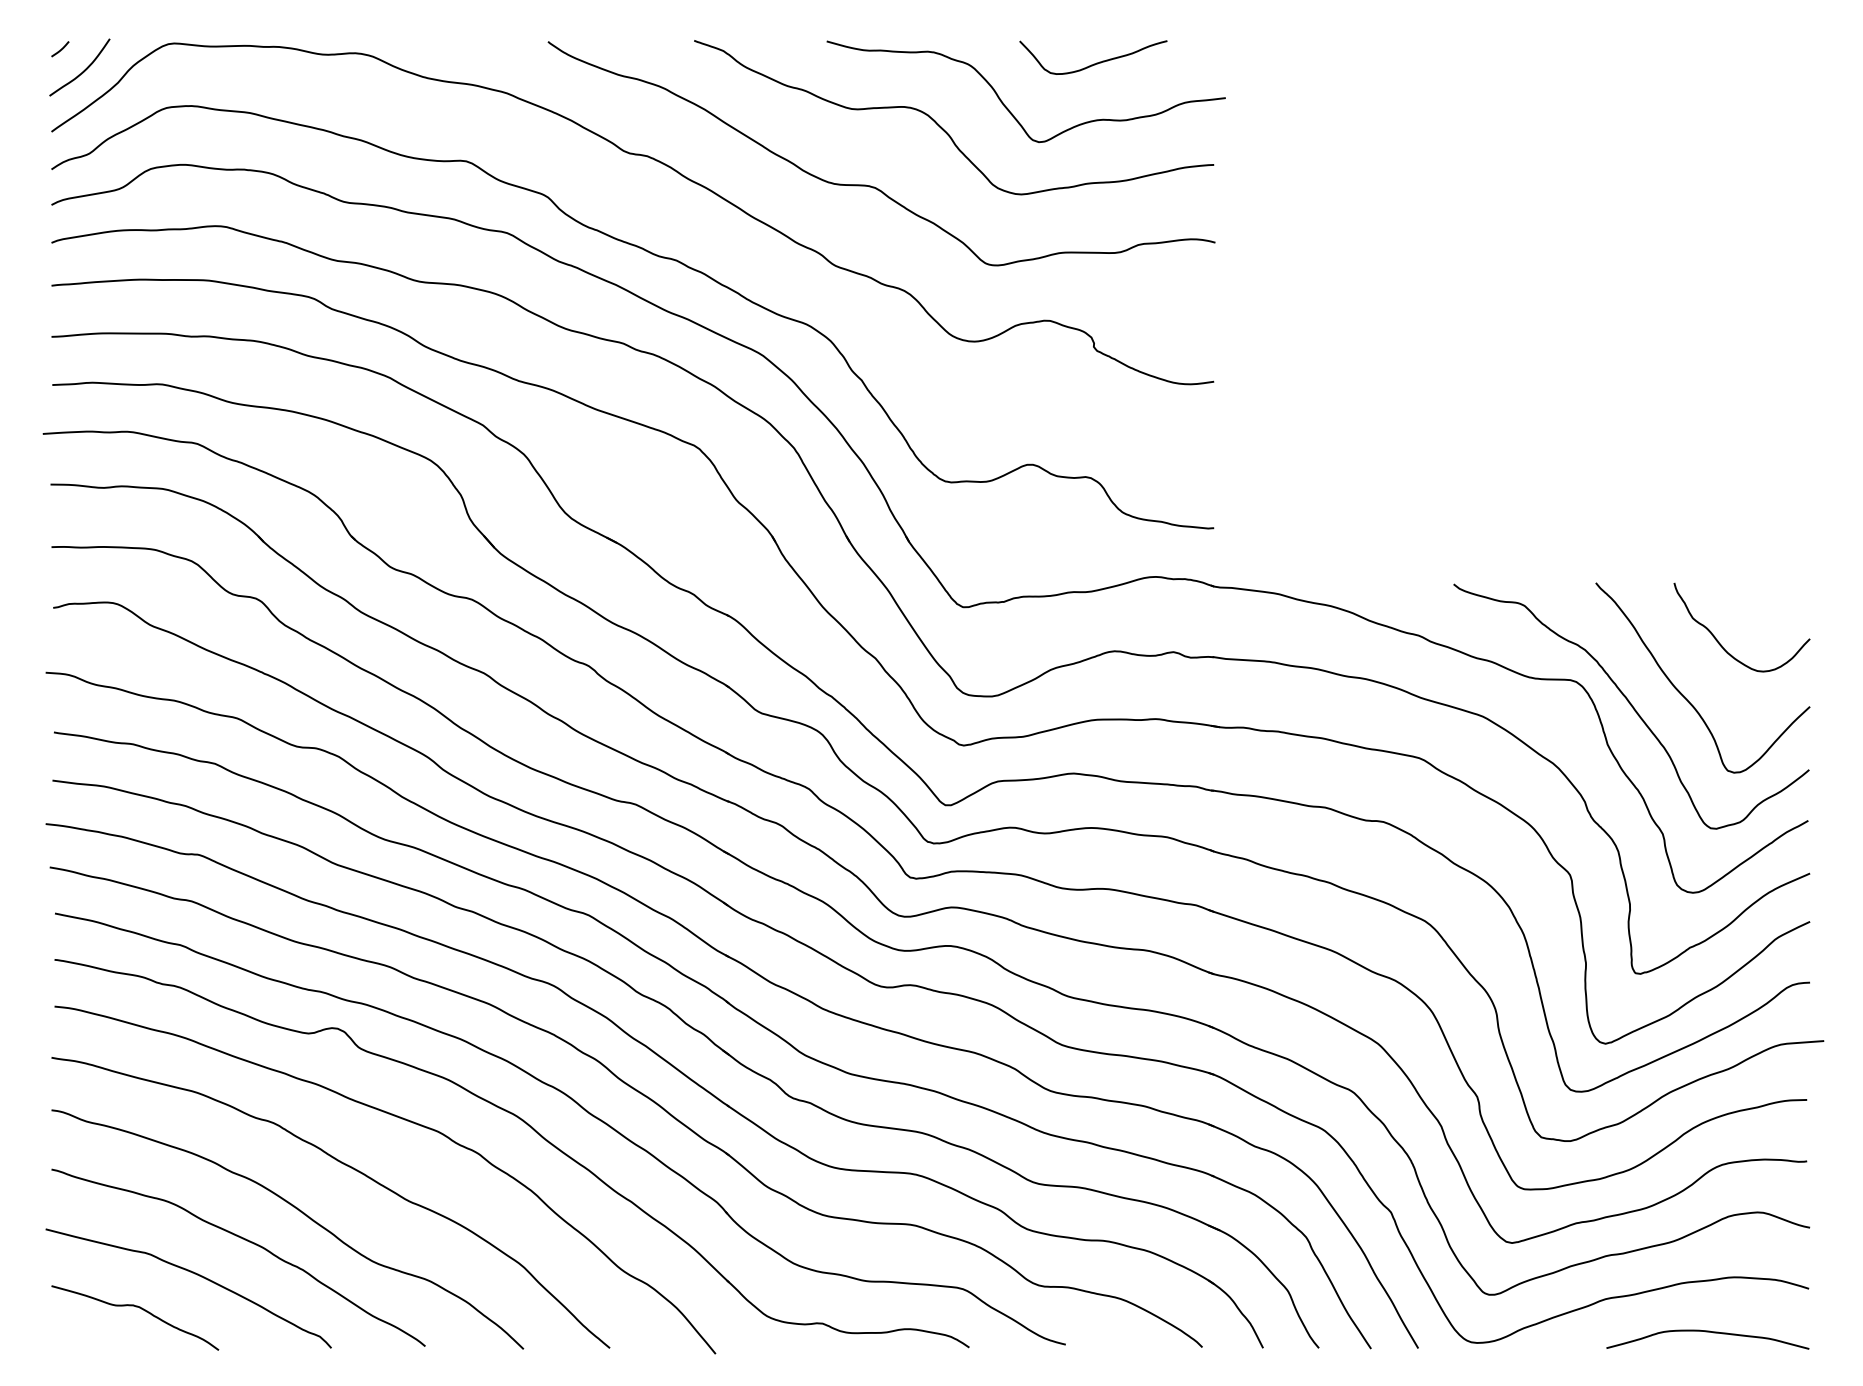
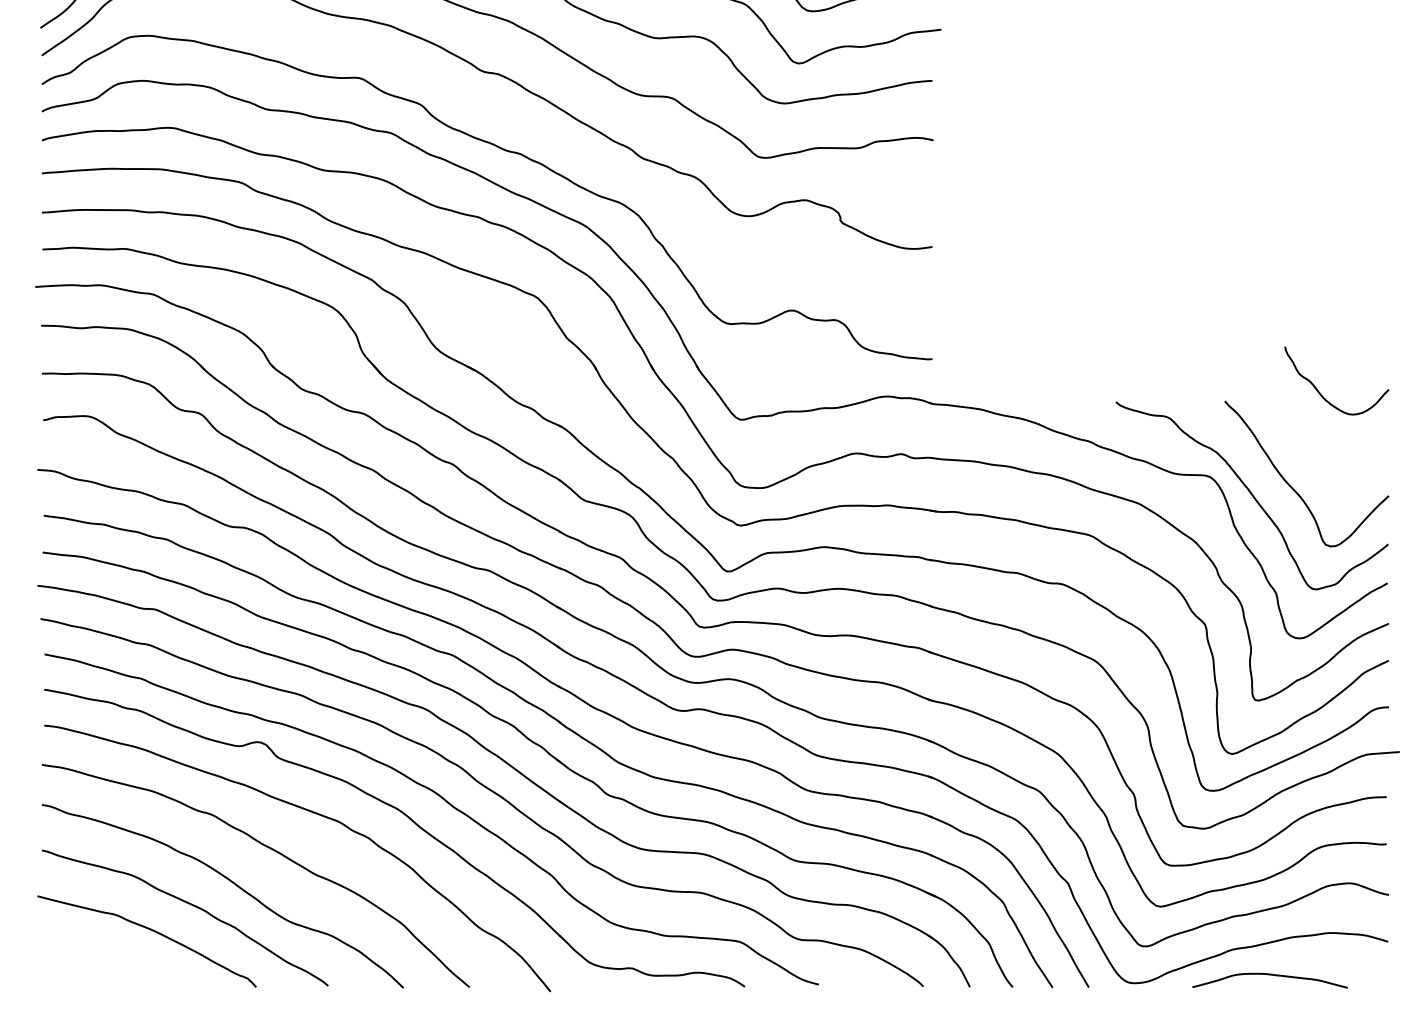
curve: (1722, 645) -> (1321, 394), moved
curve: (139, 1308) -> (109, 956), removed
curve: (1707, 1332) -> (1269, 975), moved

